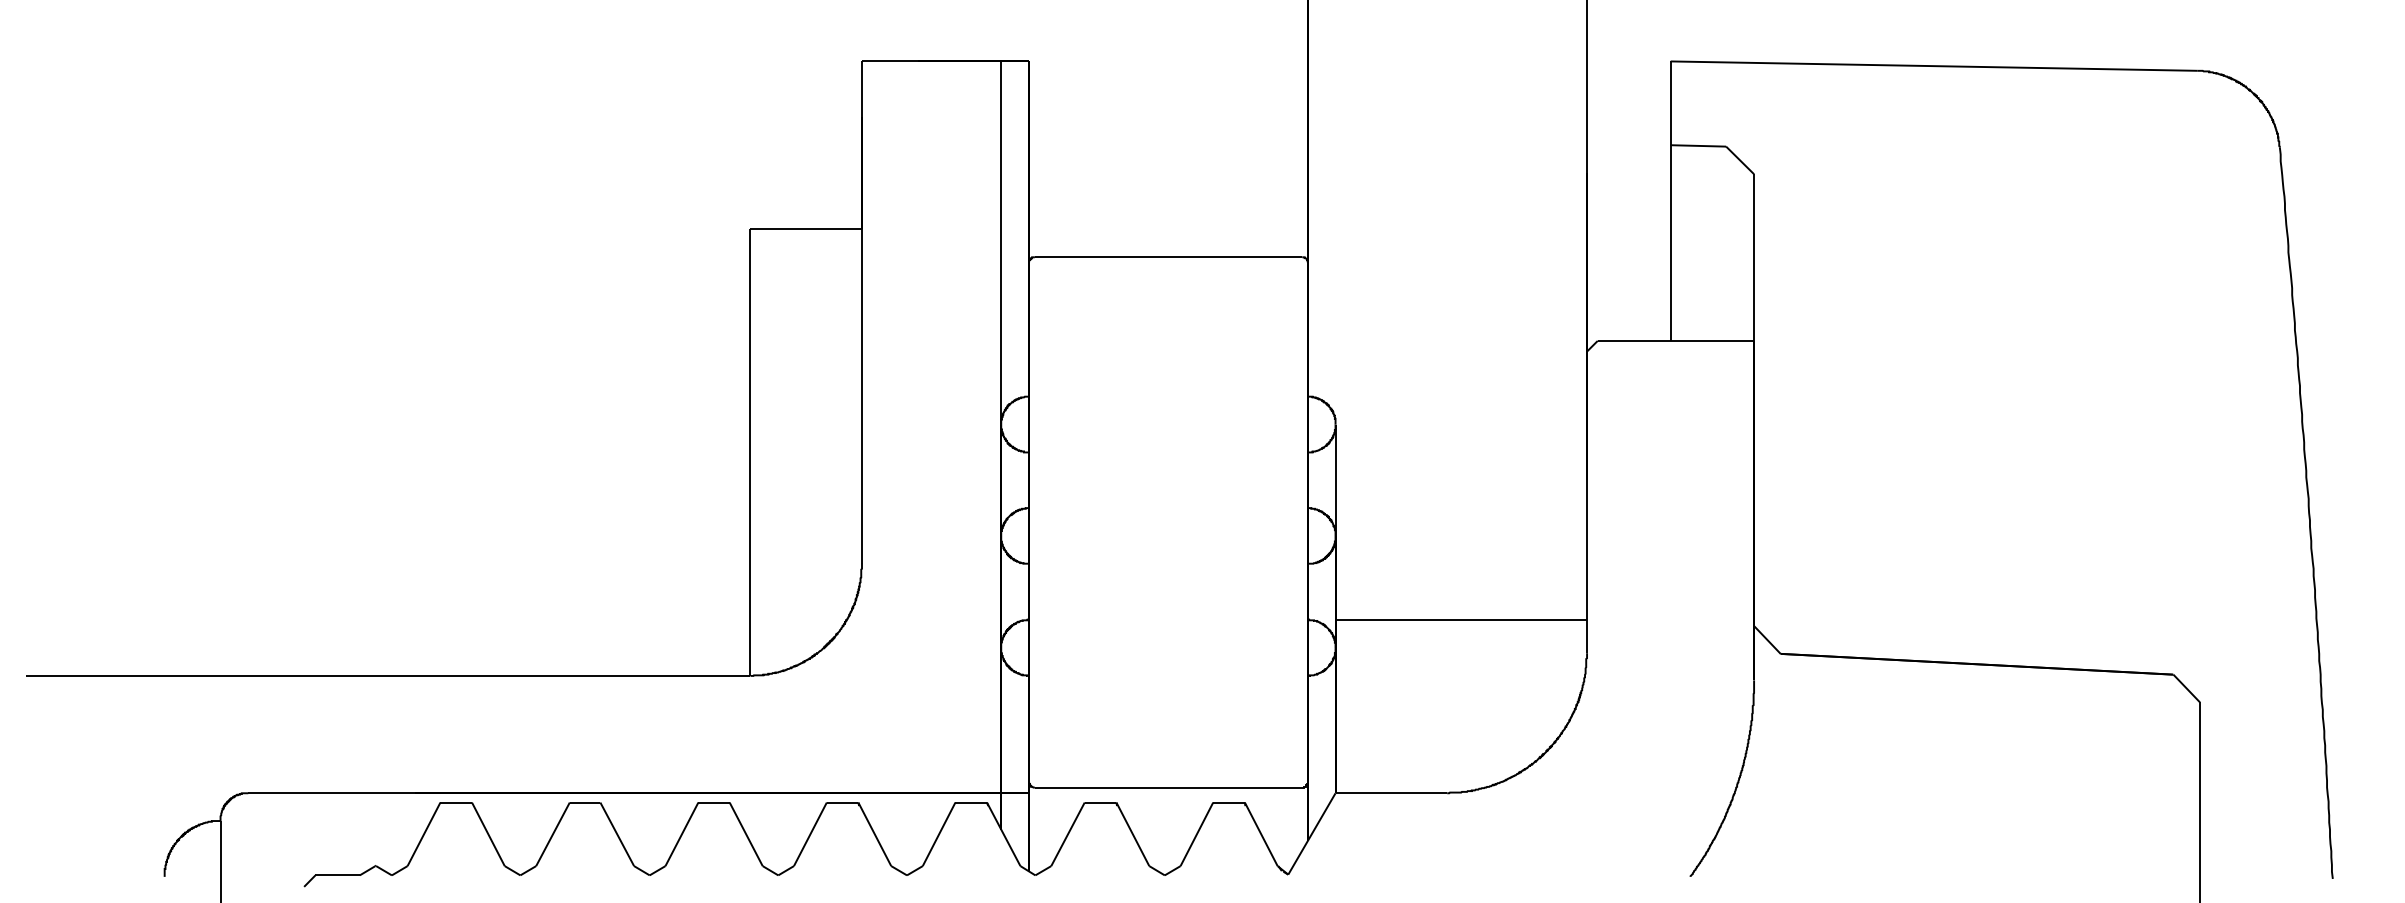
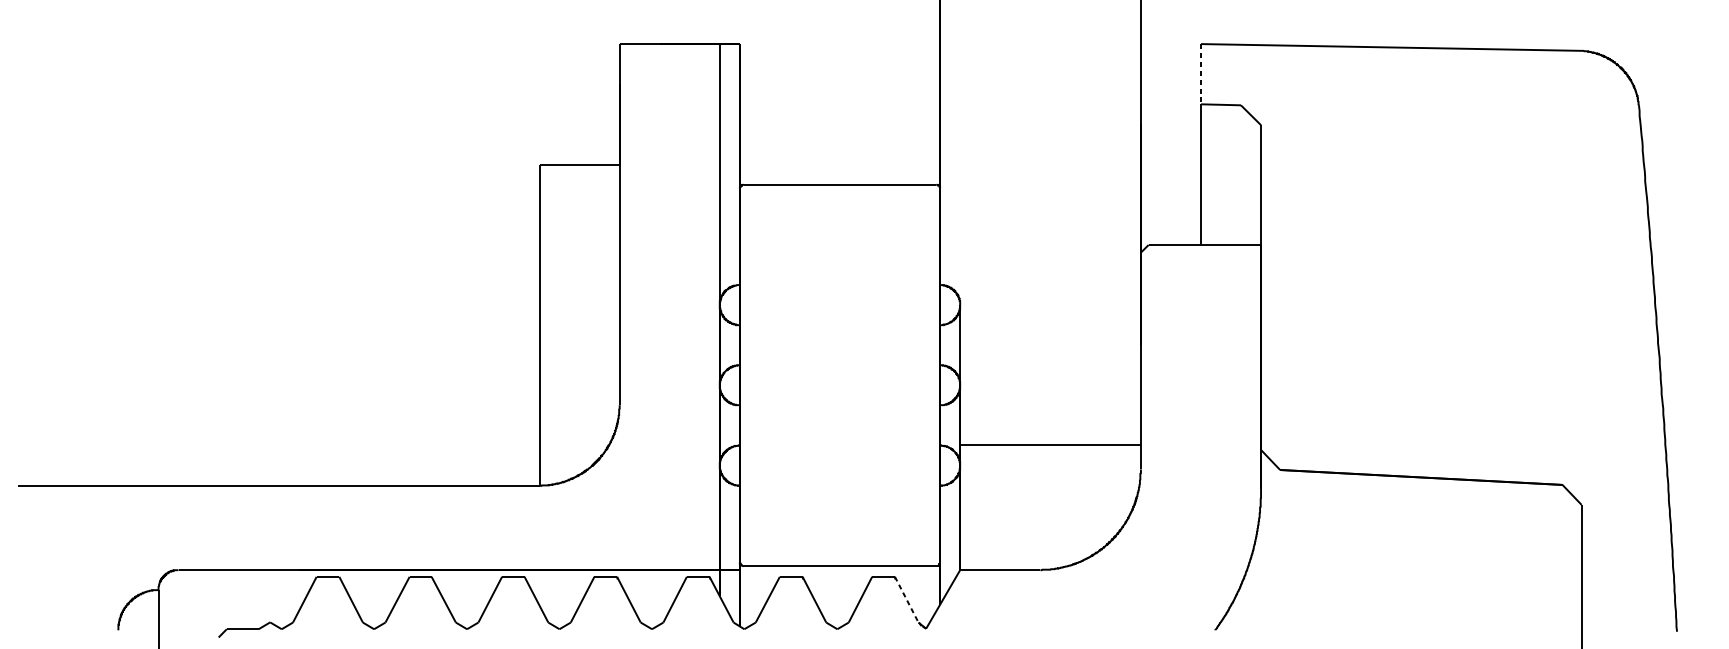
line: (1670, 103) -> (1200, 74), solid -> dashed
line: (1261, 834) -> (906, 599), solid -> dashed

